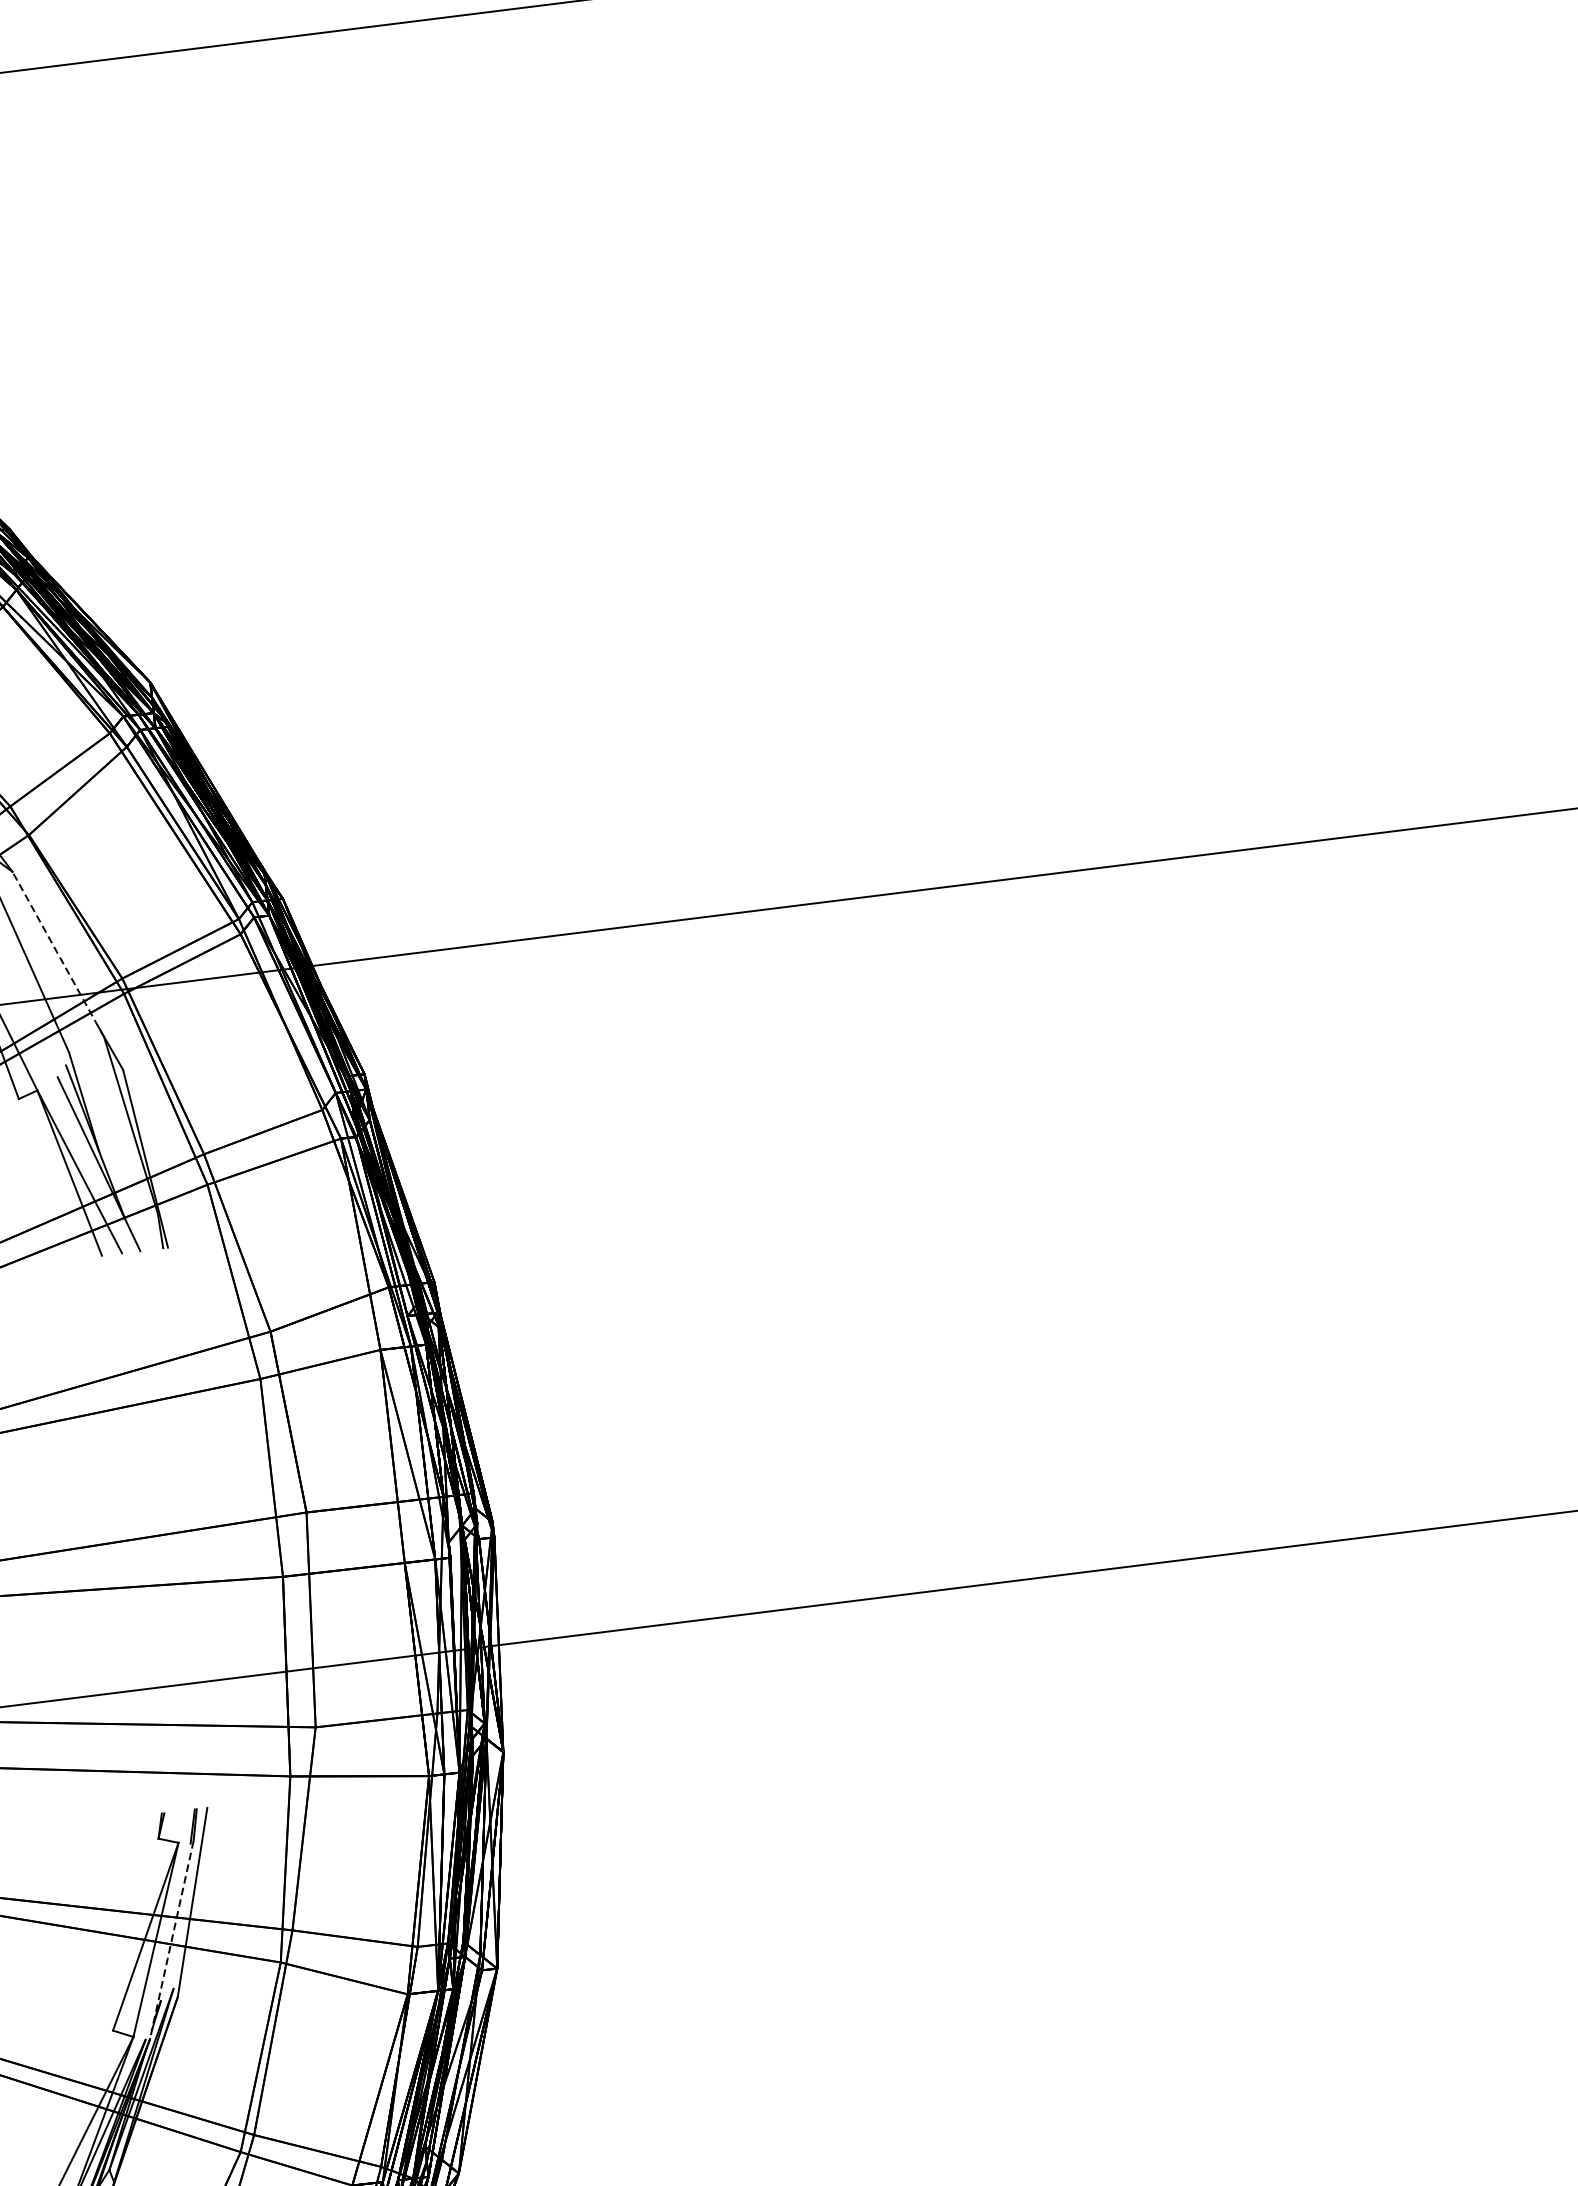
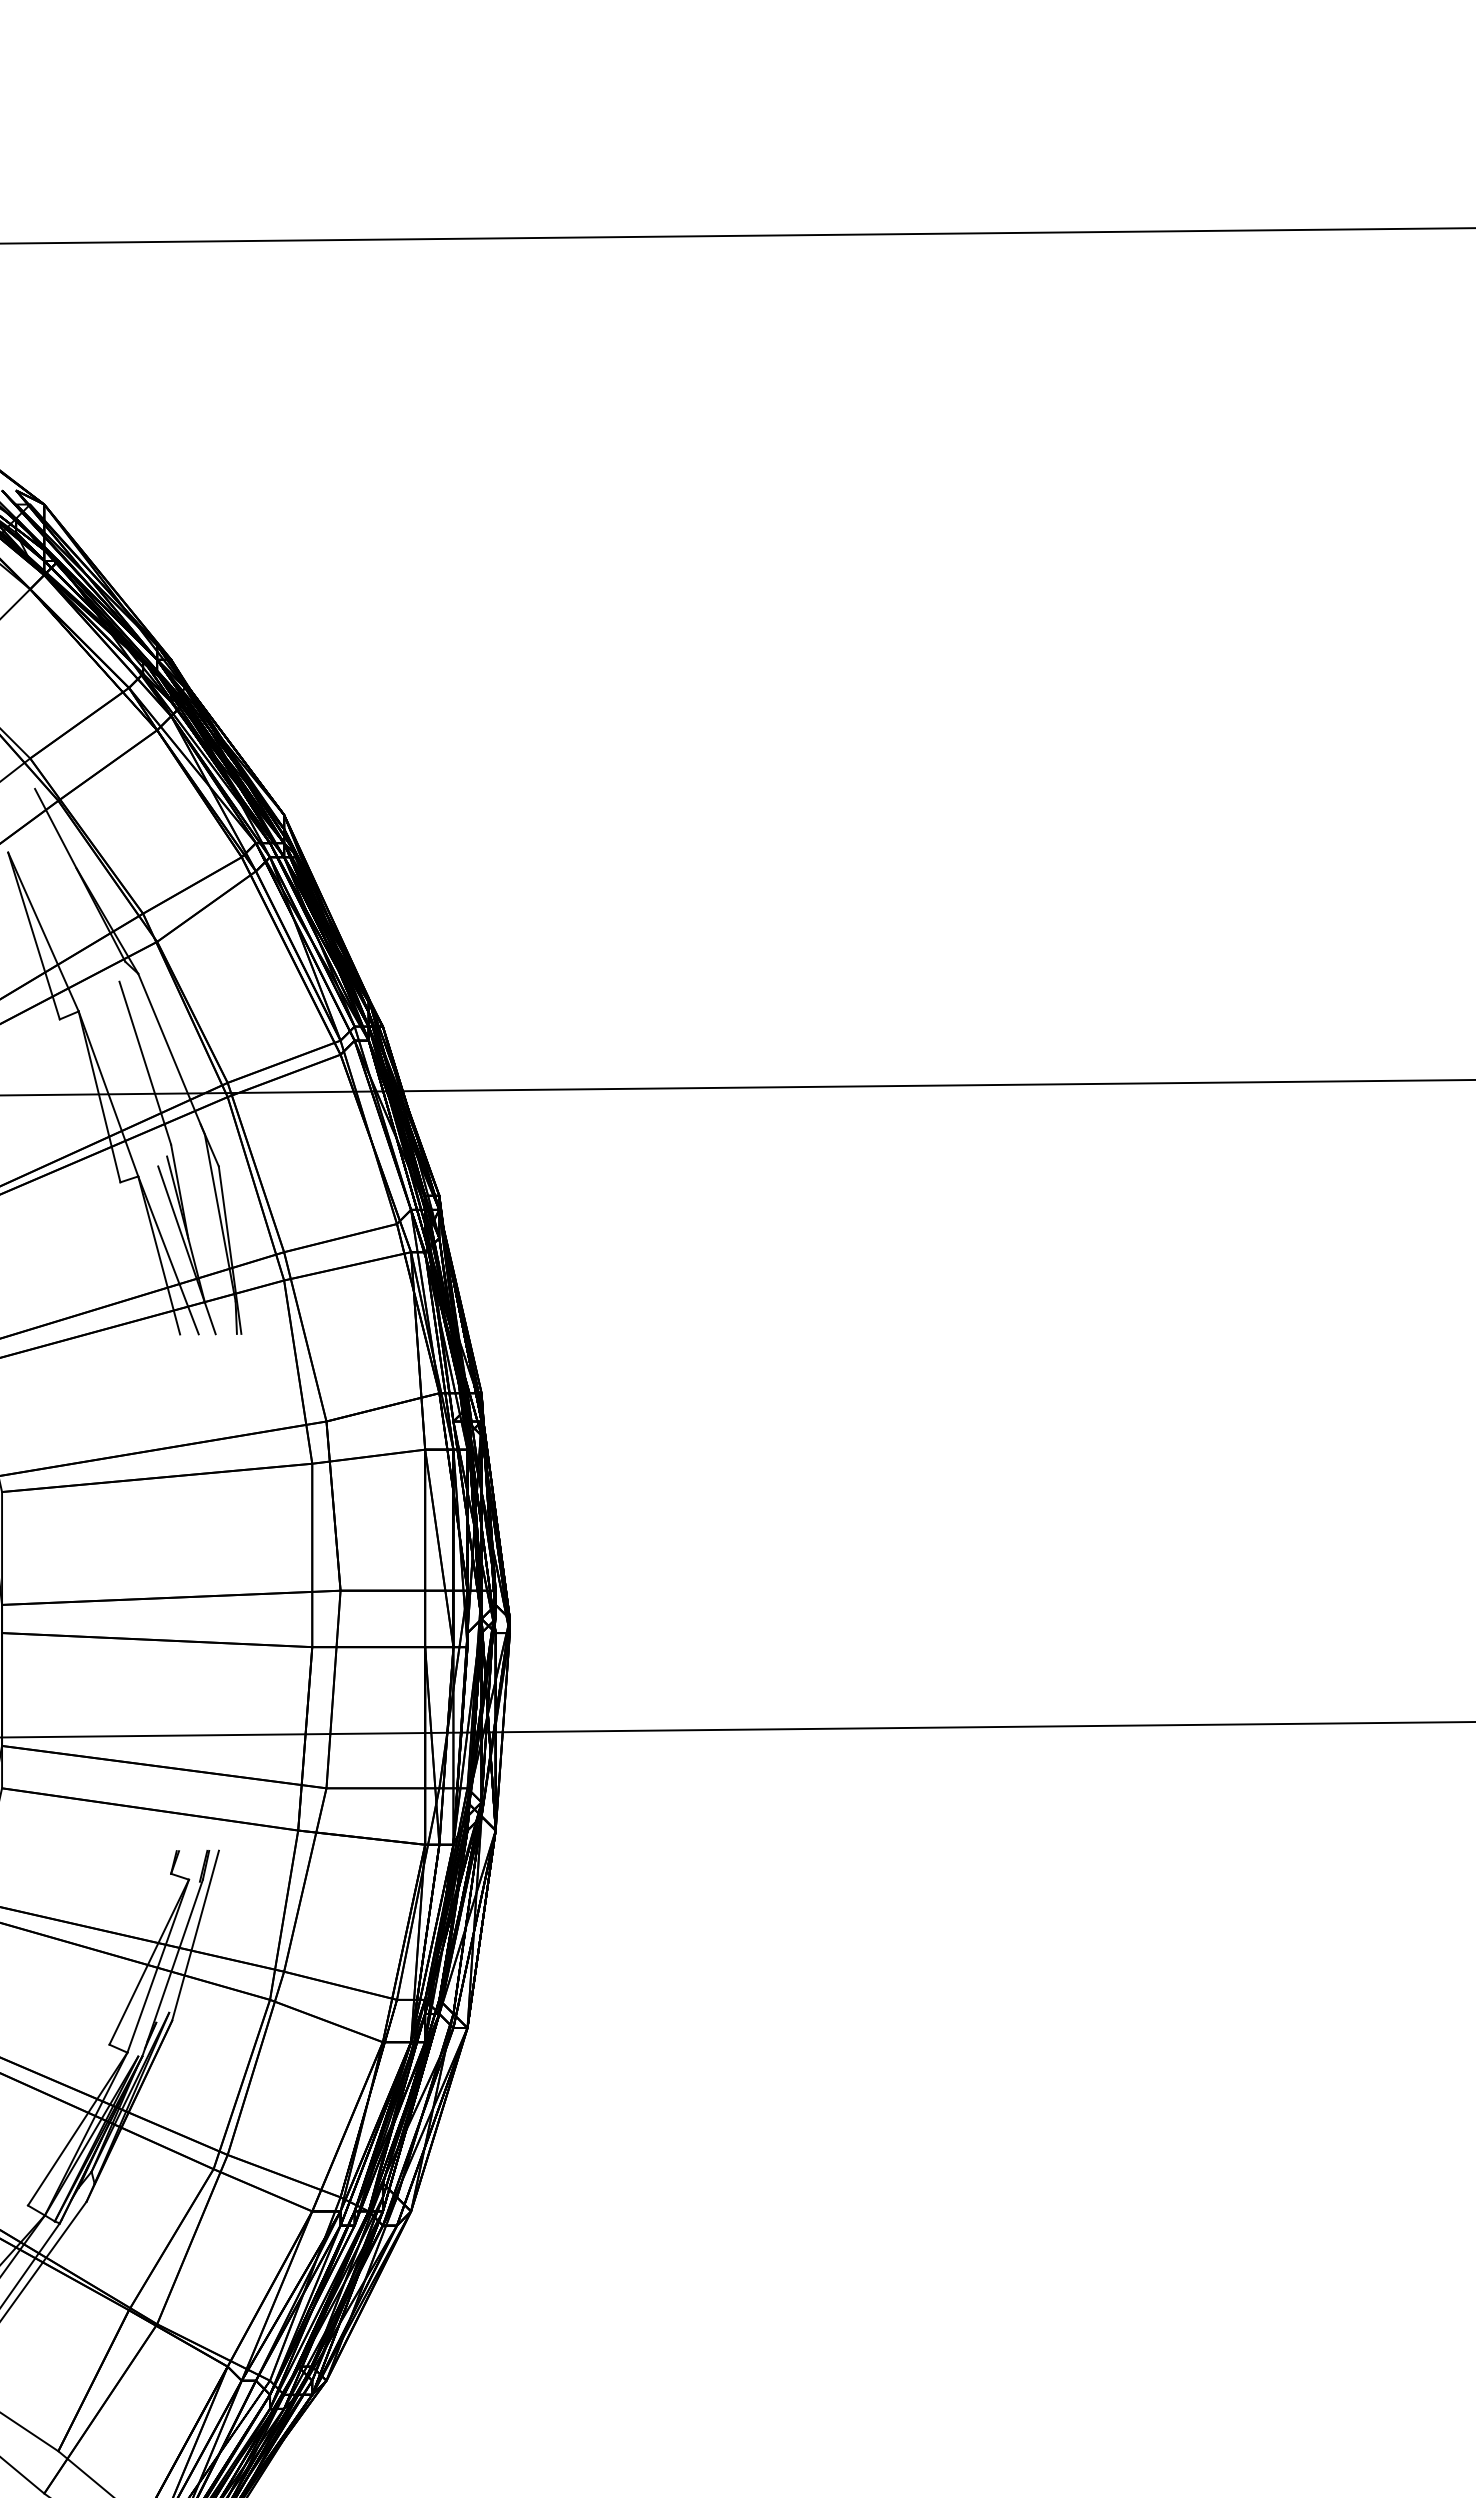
line: (58, 953) -> (171, 1053), dashed -> solid
line: (171, 1940) -> (172, 1968), dashed -> solid

